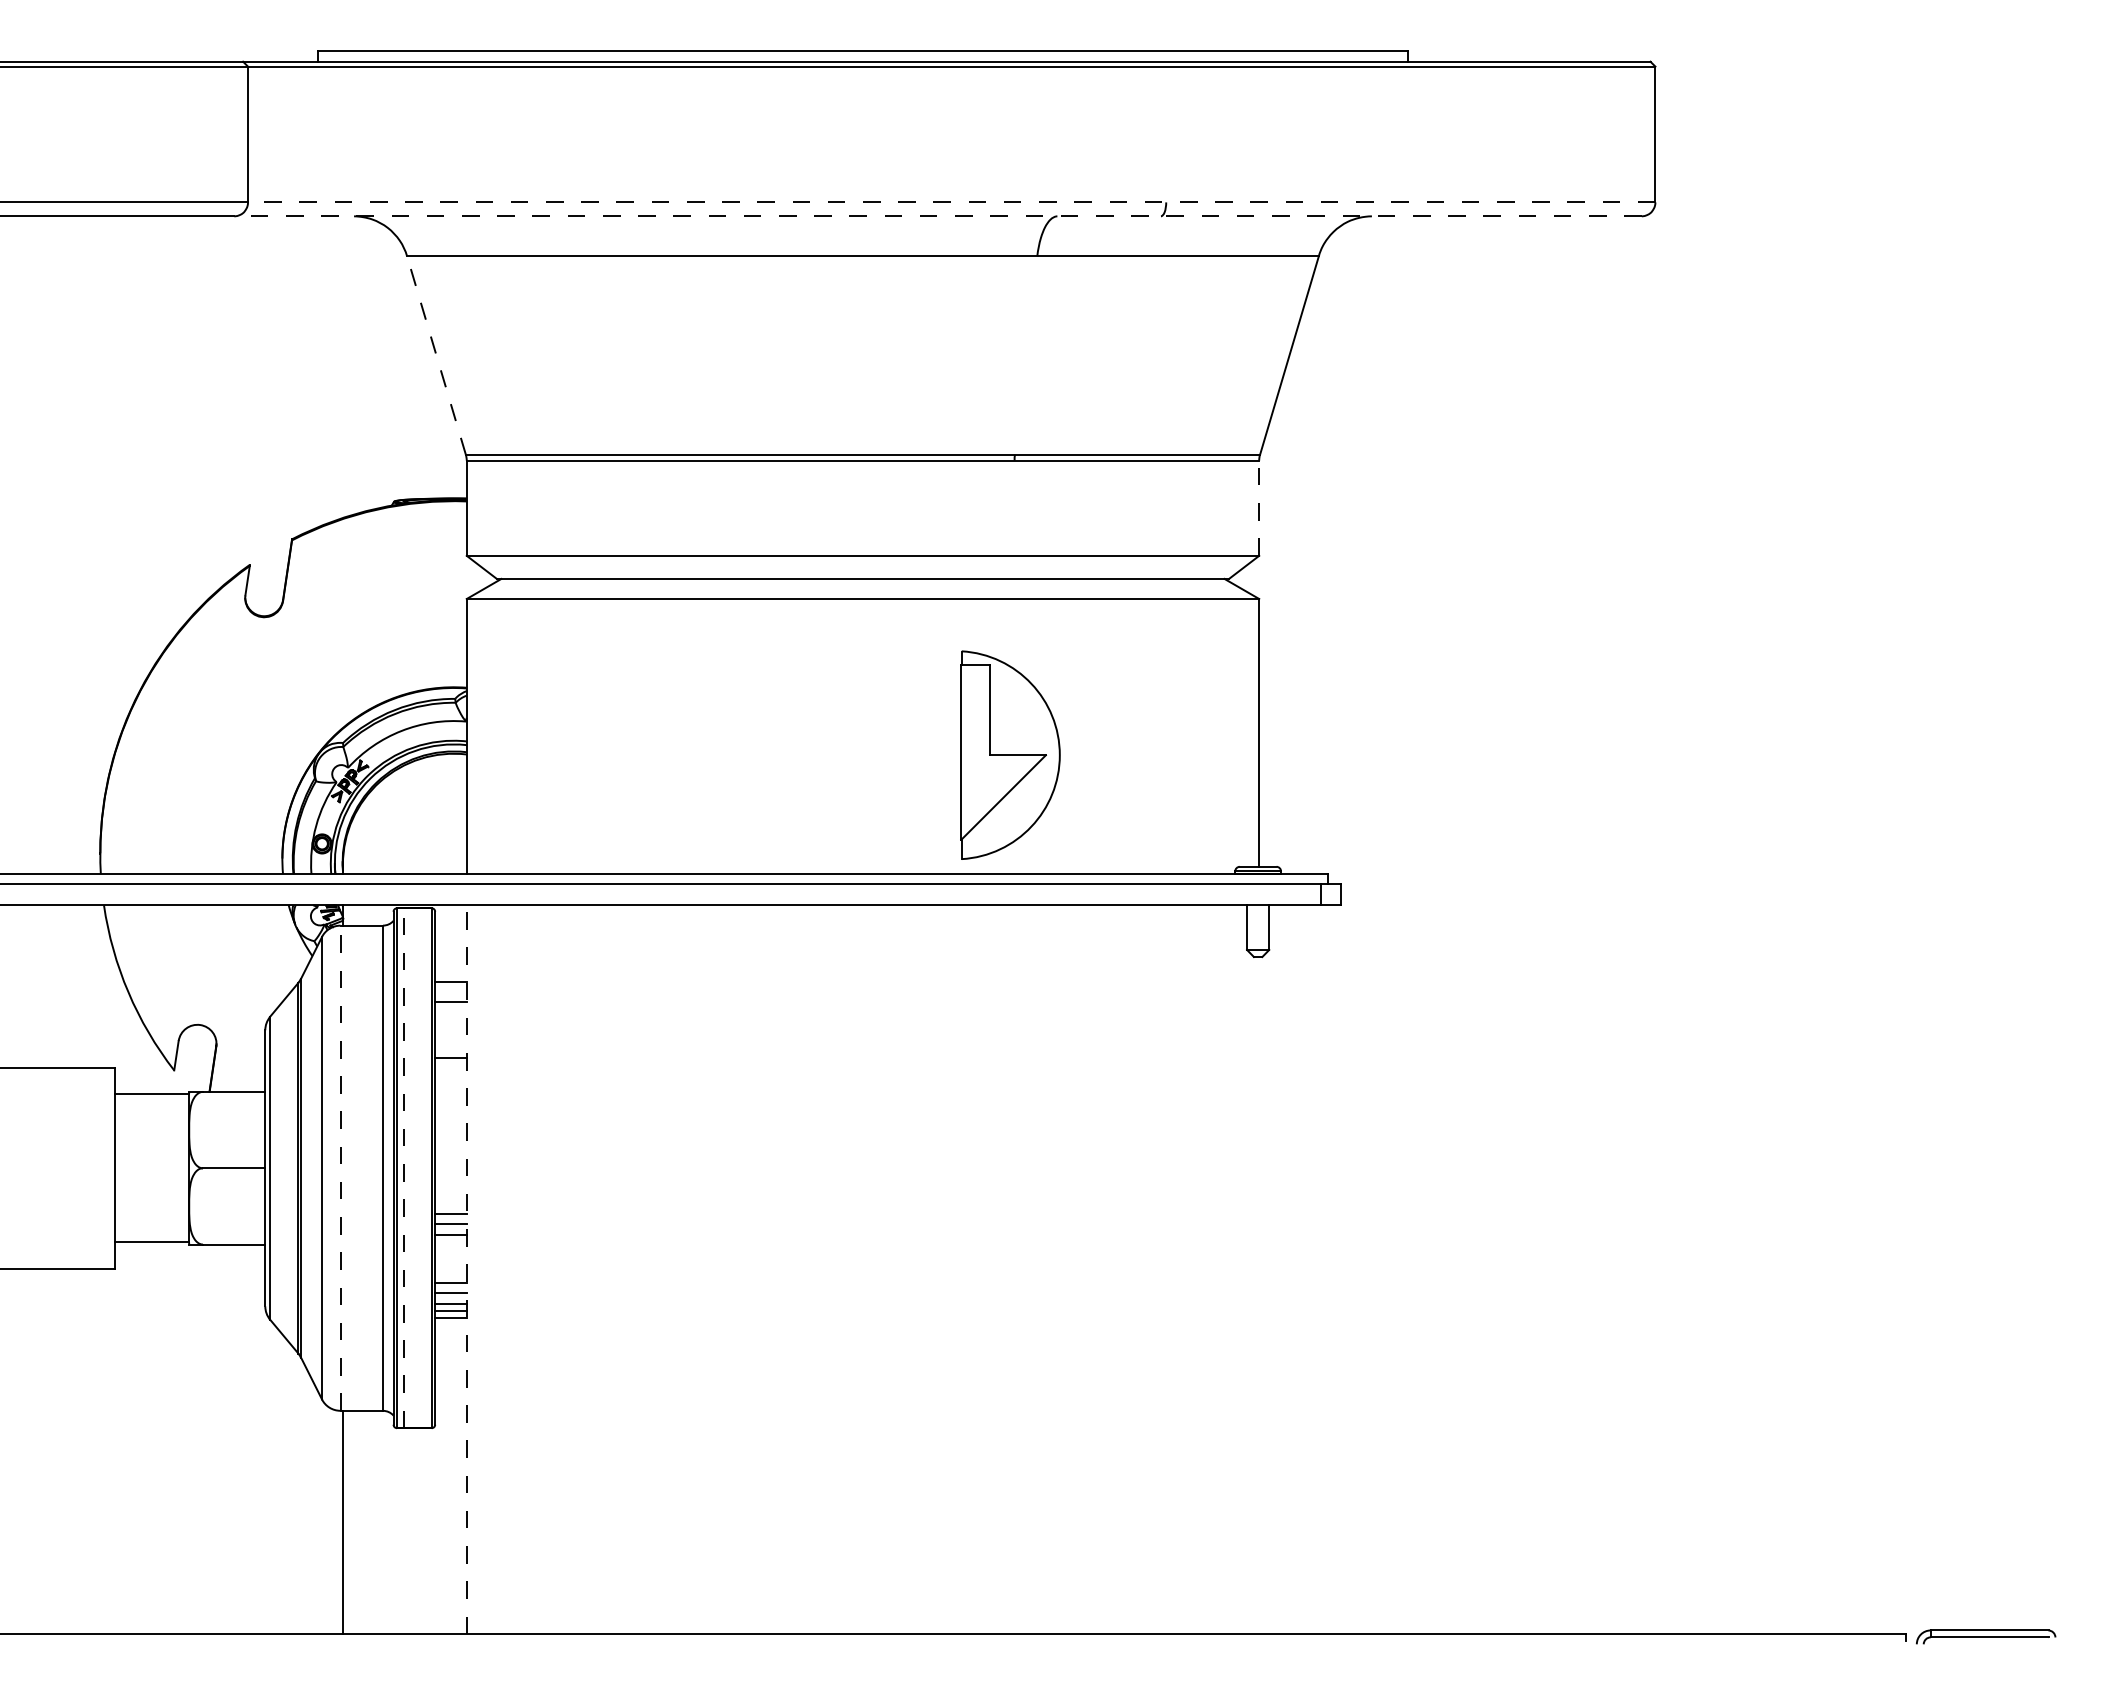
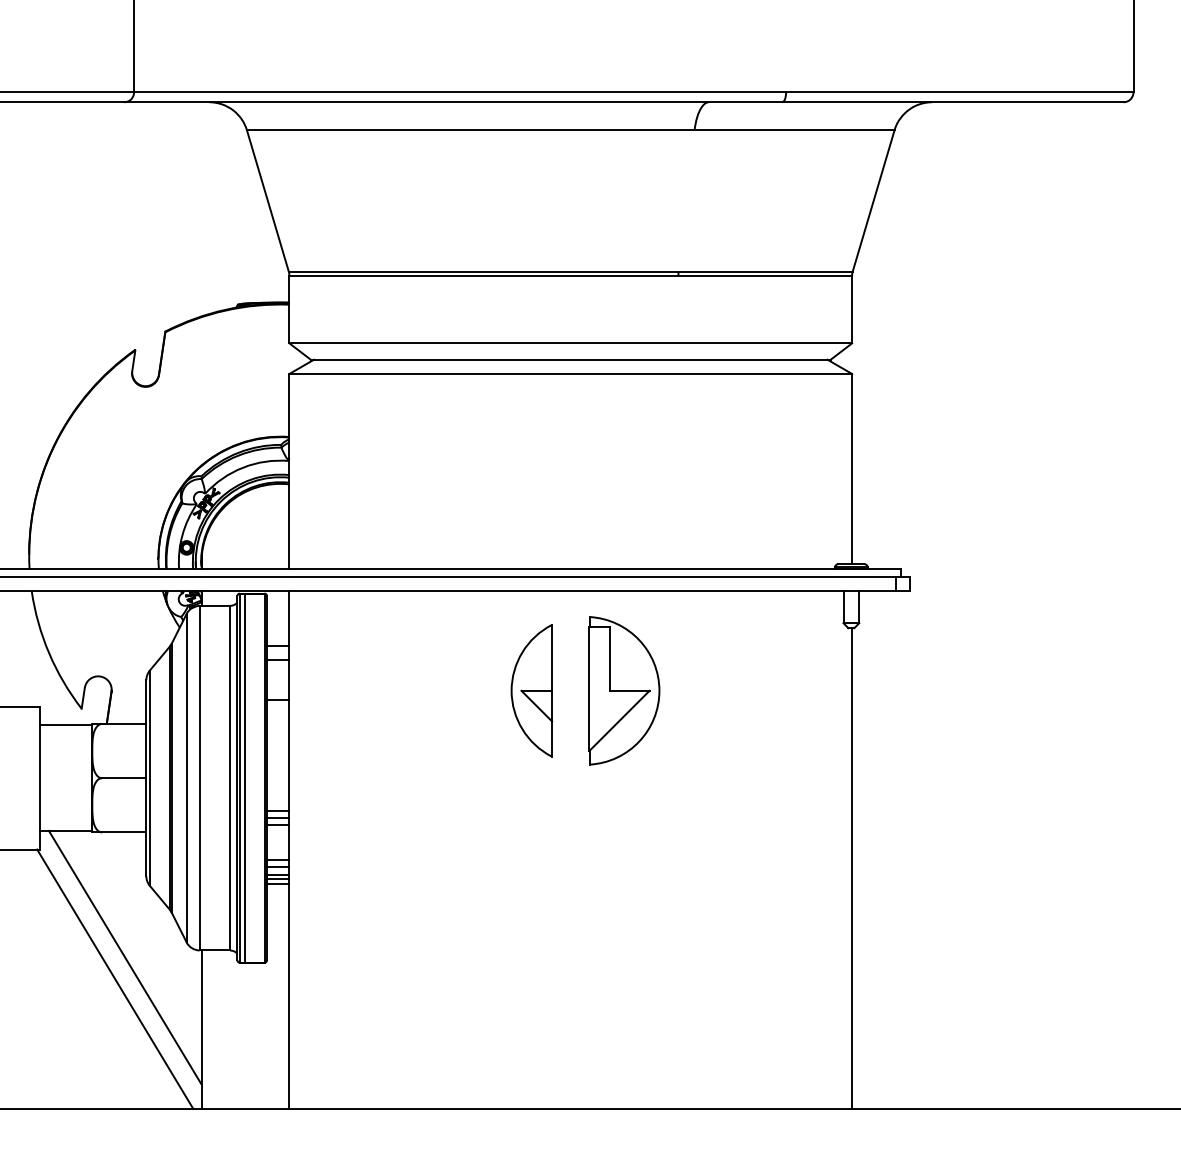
line: (951, 202) -> (633, 92), dashed -> solid
line: (938, 216) -> (624, 102), dashed -> solid
line: (436, 355) -> (267, 201), dashed -> solid
line: (1259, 508) -> (852, 309), dashed -> solid
part: (1010, 754) -> (624, 690), moved
part: (807, 1045) -> (531, 691), added
line: (404, 1167) -> (245, 777), dashed -> solid
line: (340, 1168) -> (199, 778), dashed -> solid
line: (466, 1269) -> (289, 850), dashed -> solid
line: (1259, 1295) -> (852, 868), added
line: (235, 1420) -> (125, 957), added
line: (221, 1451) -> (115, 979), added

